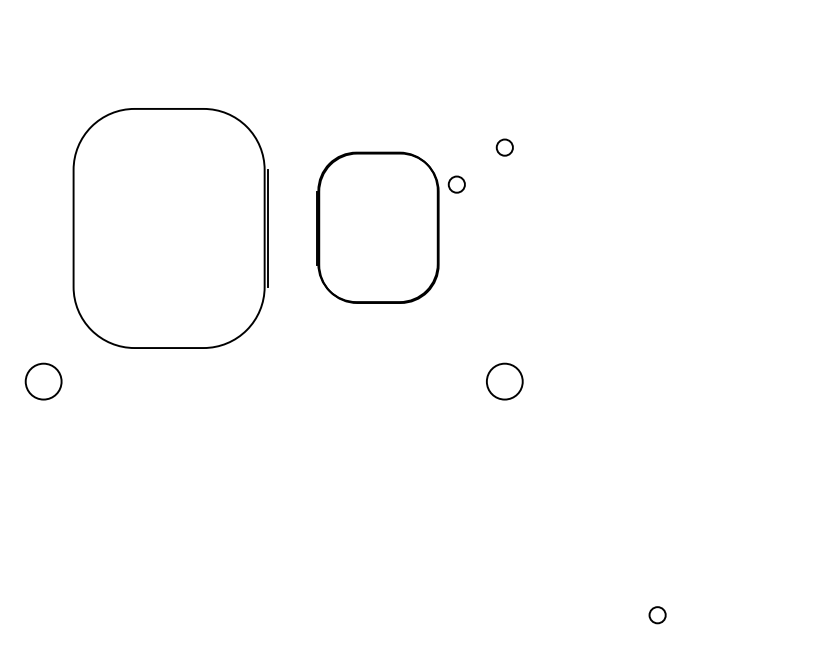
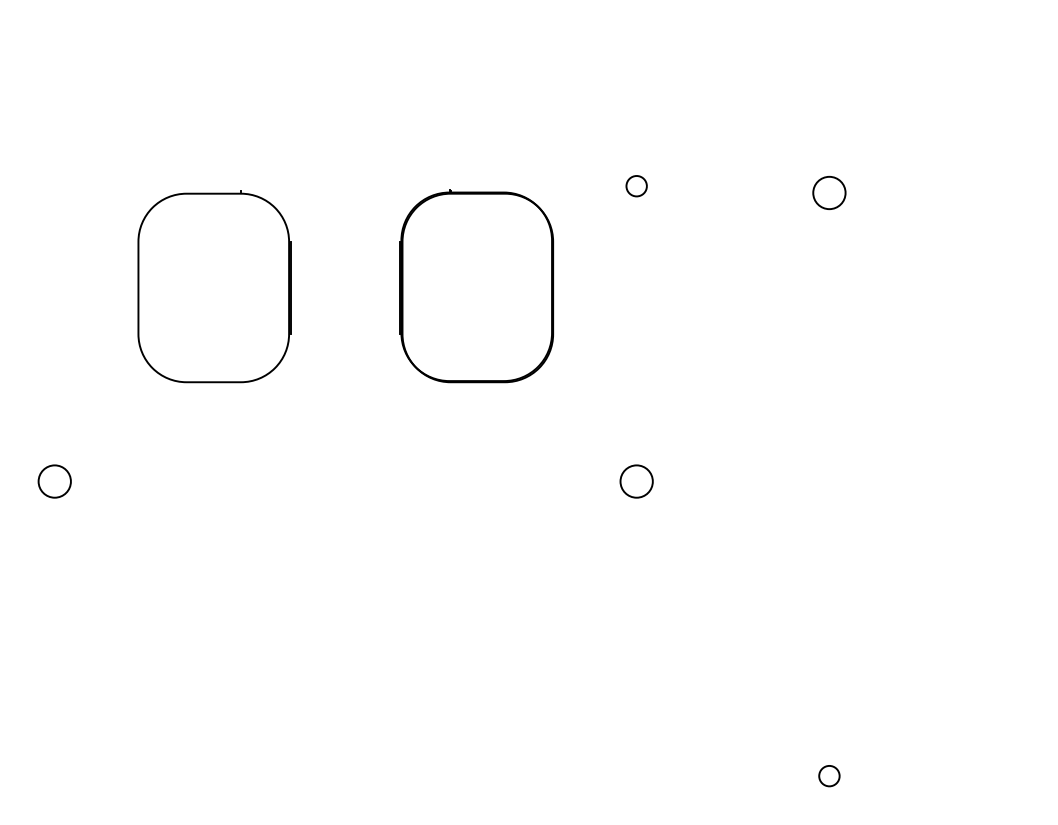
circle: (657, 152) -> (829, 192), added
circle: (456, 184) -> (575, 232), removed
part: (170, 227) -> (214, 286), size x0.62
circle: (43, 381) -> (54, 481), size x0.71
circle: (504, 381) -> (636, 481), size x0.71

